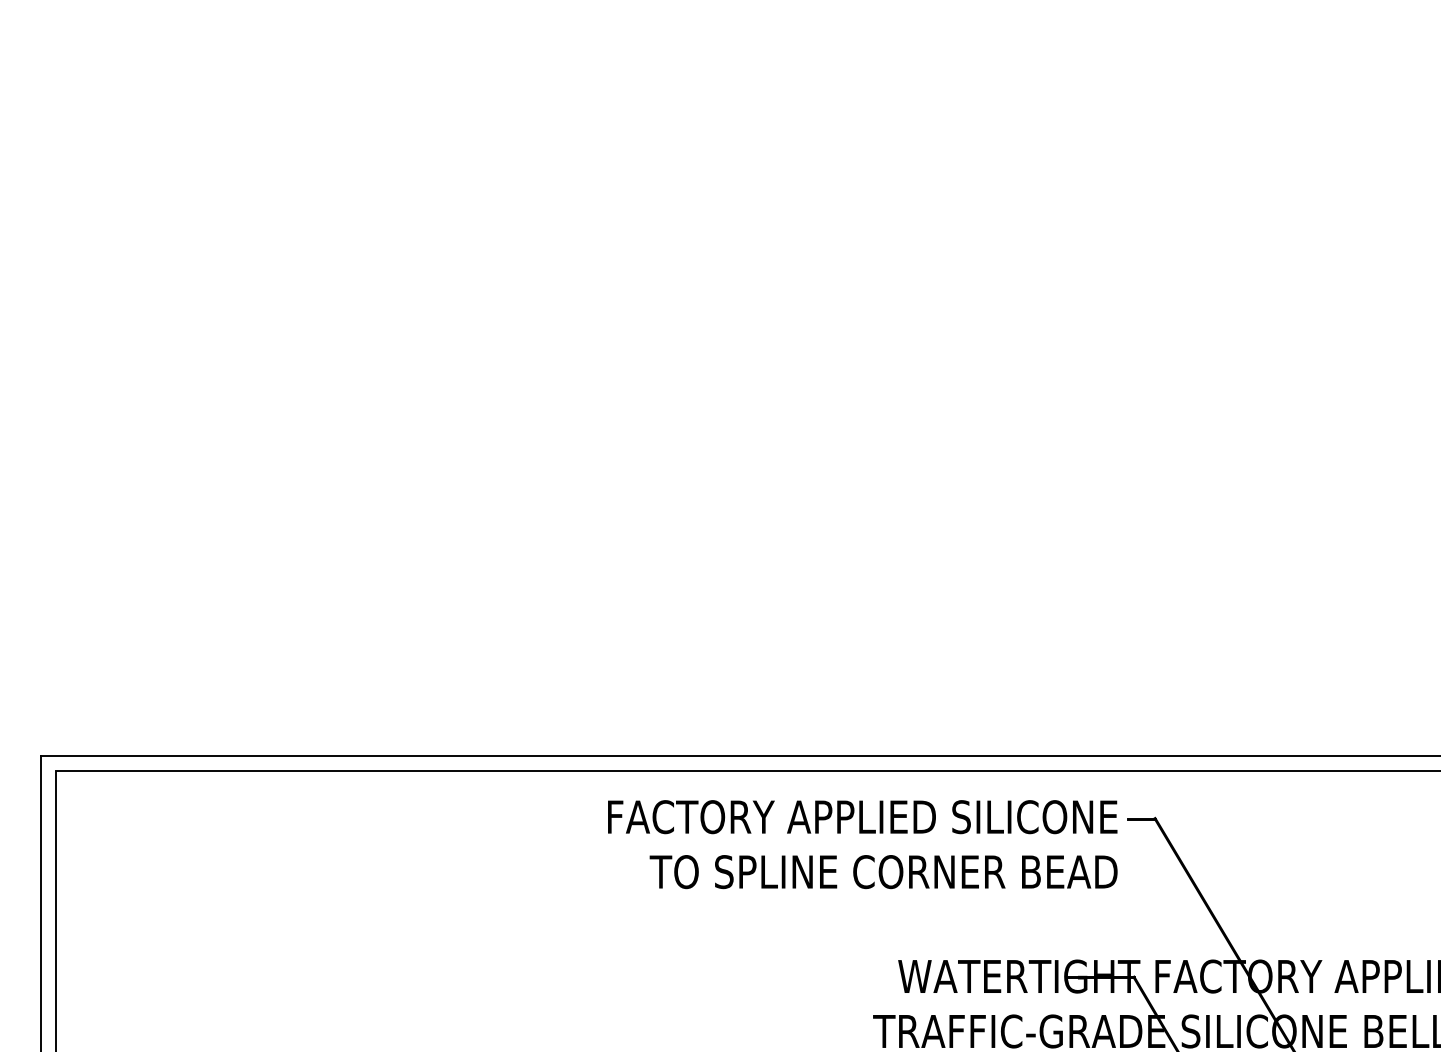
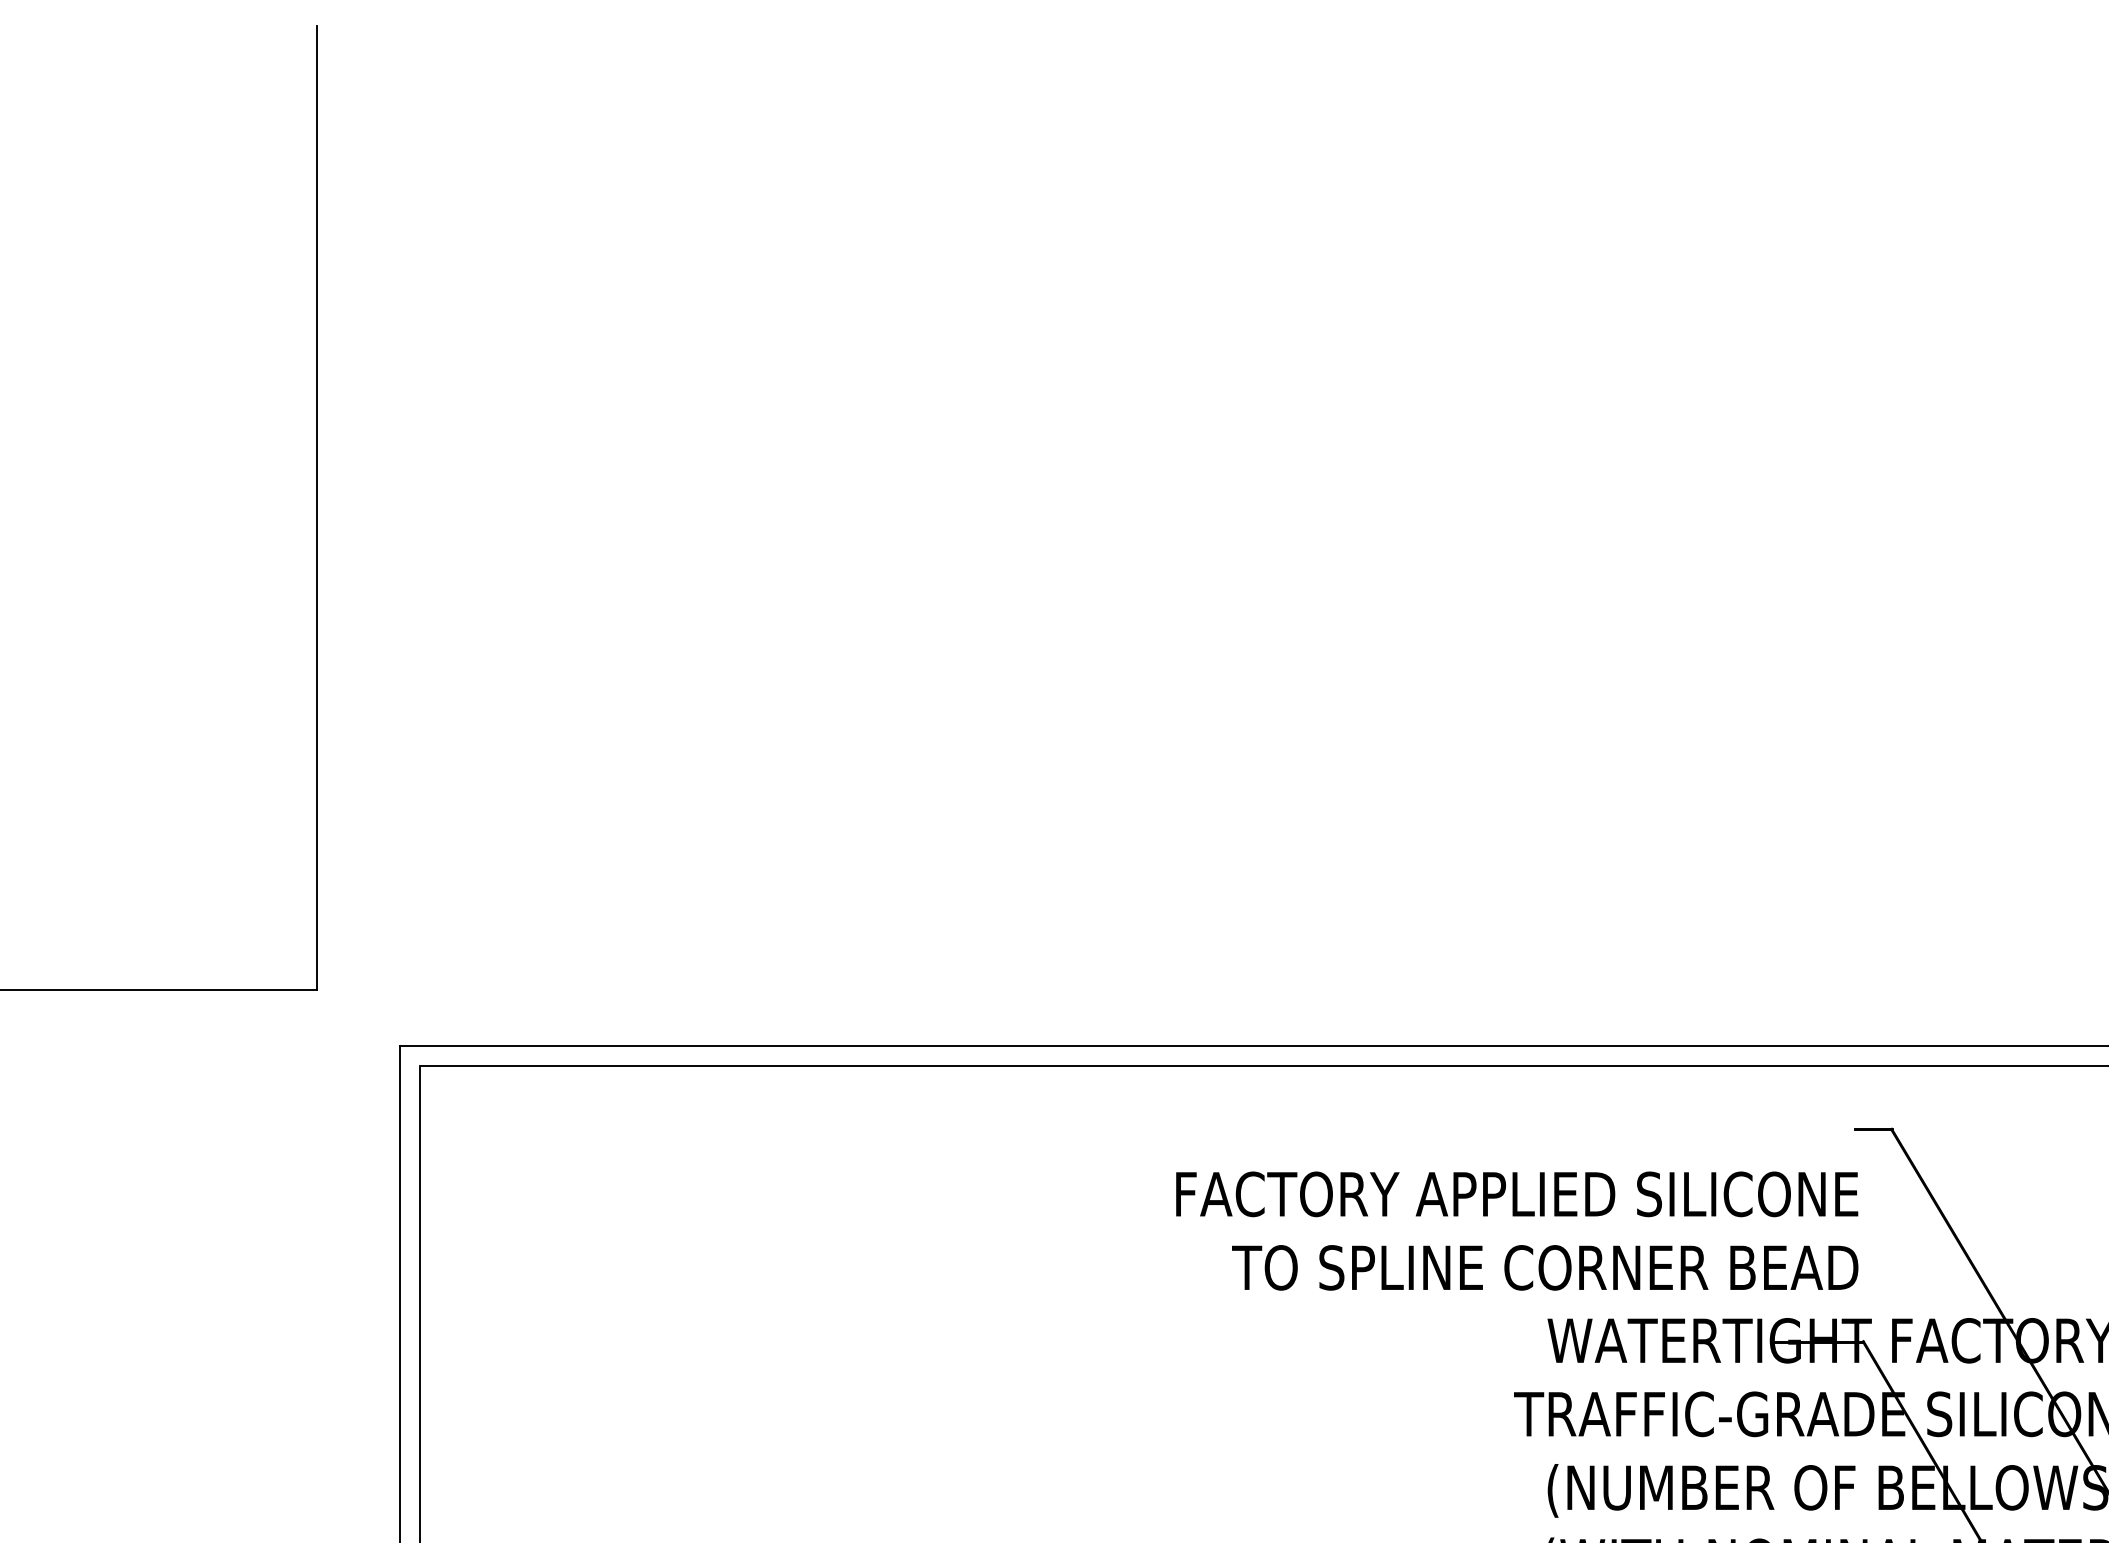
text: (862, 844) -> (1517, 1230), moved

